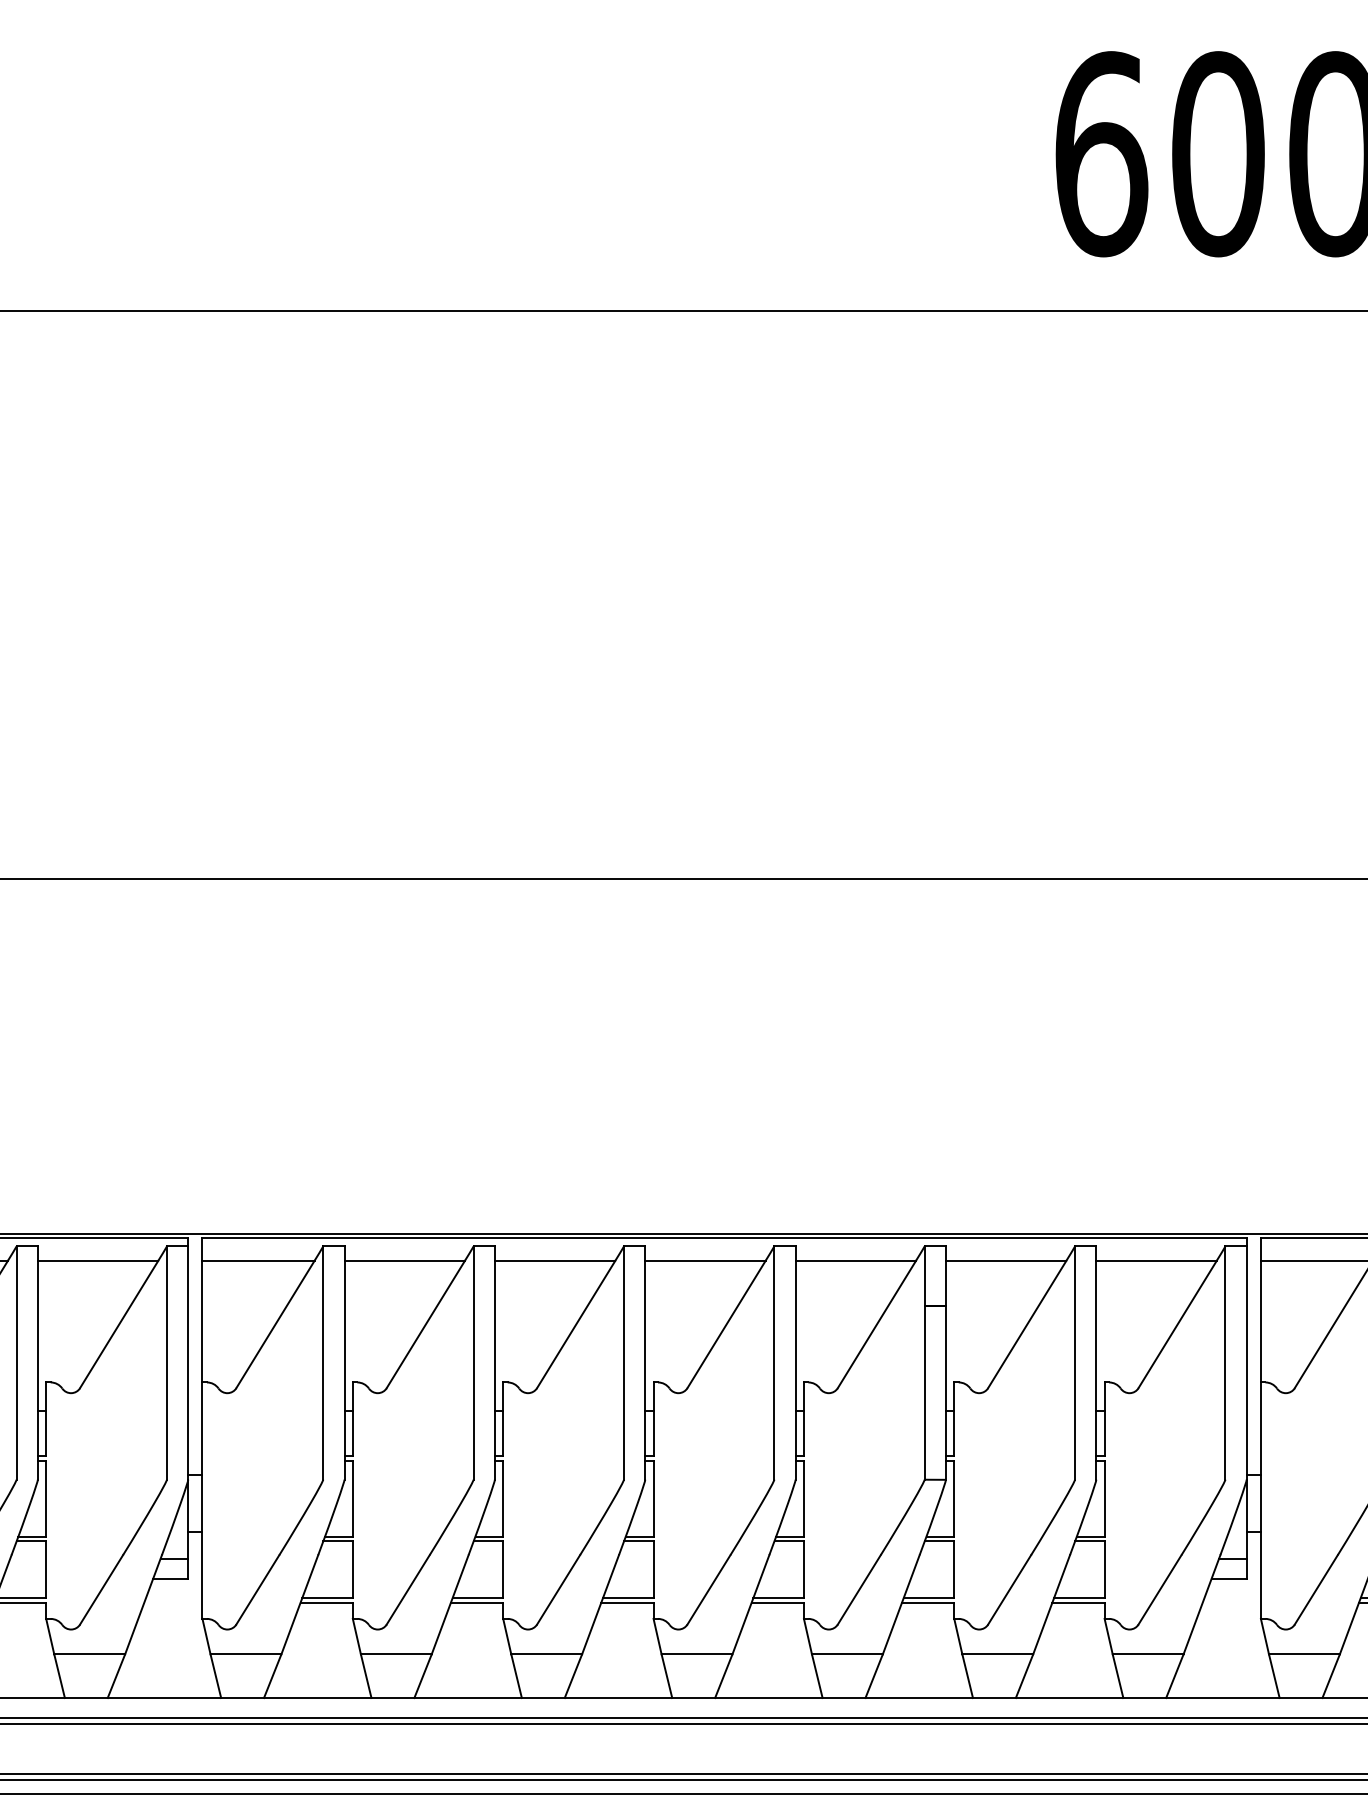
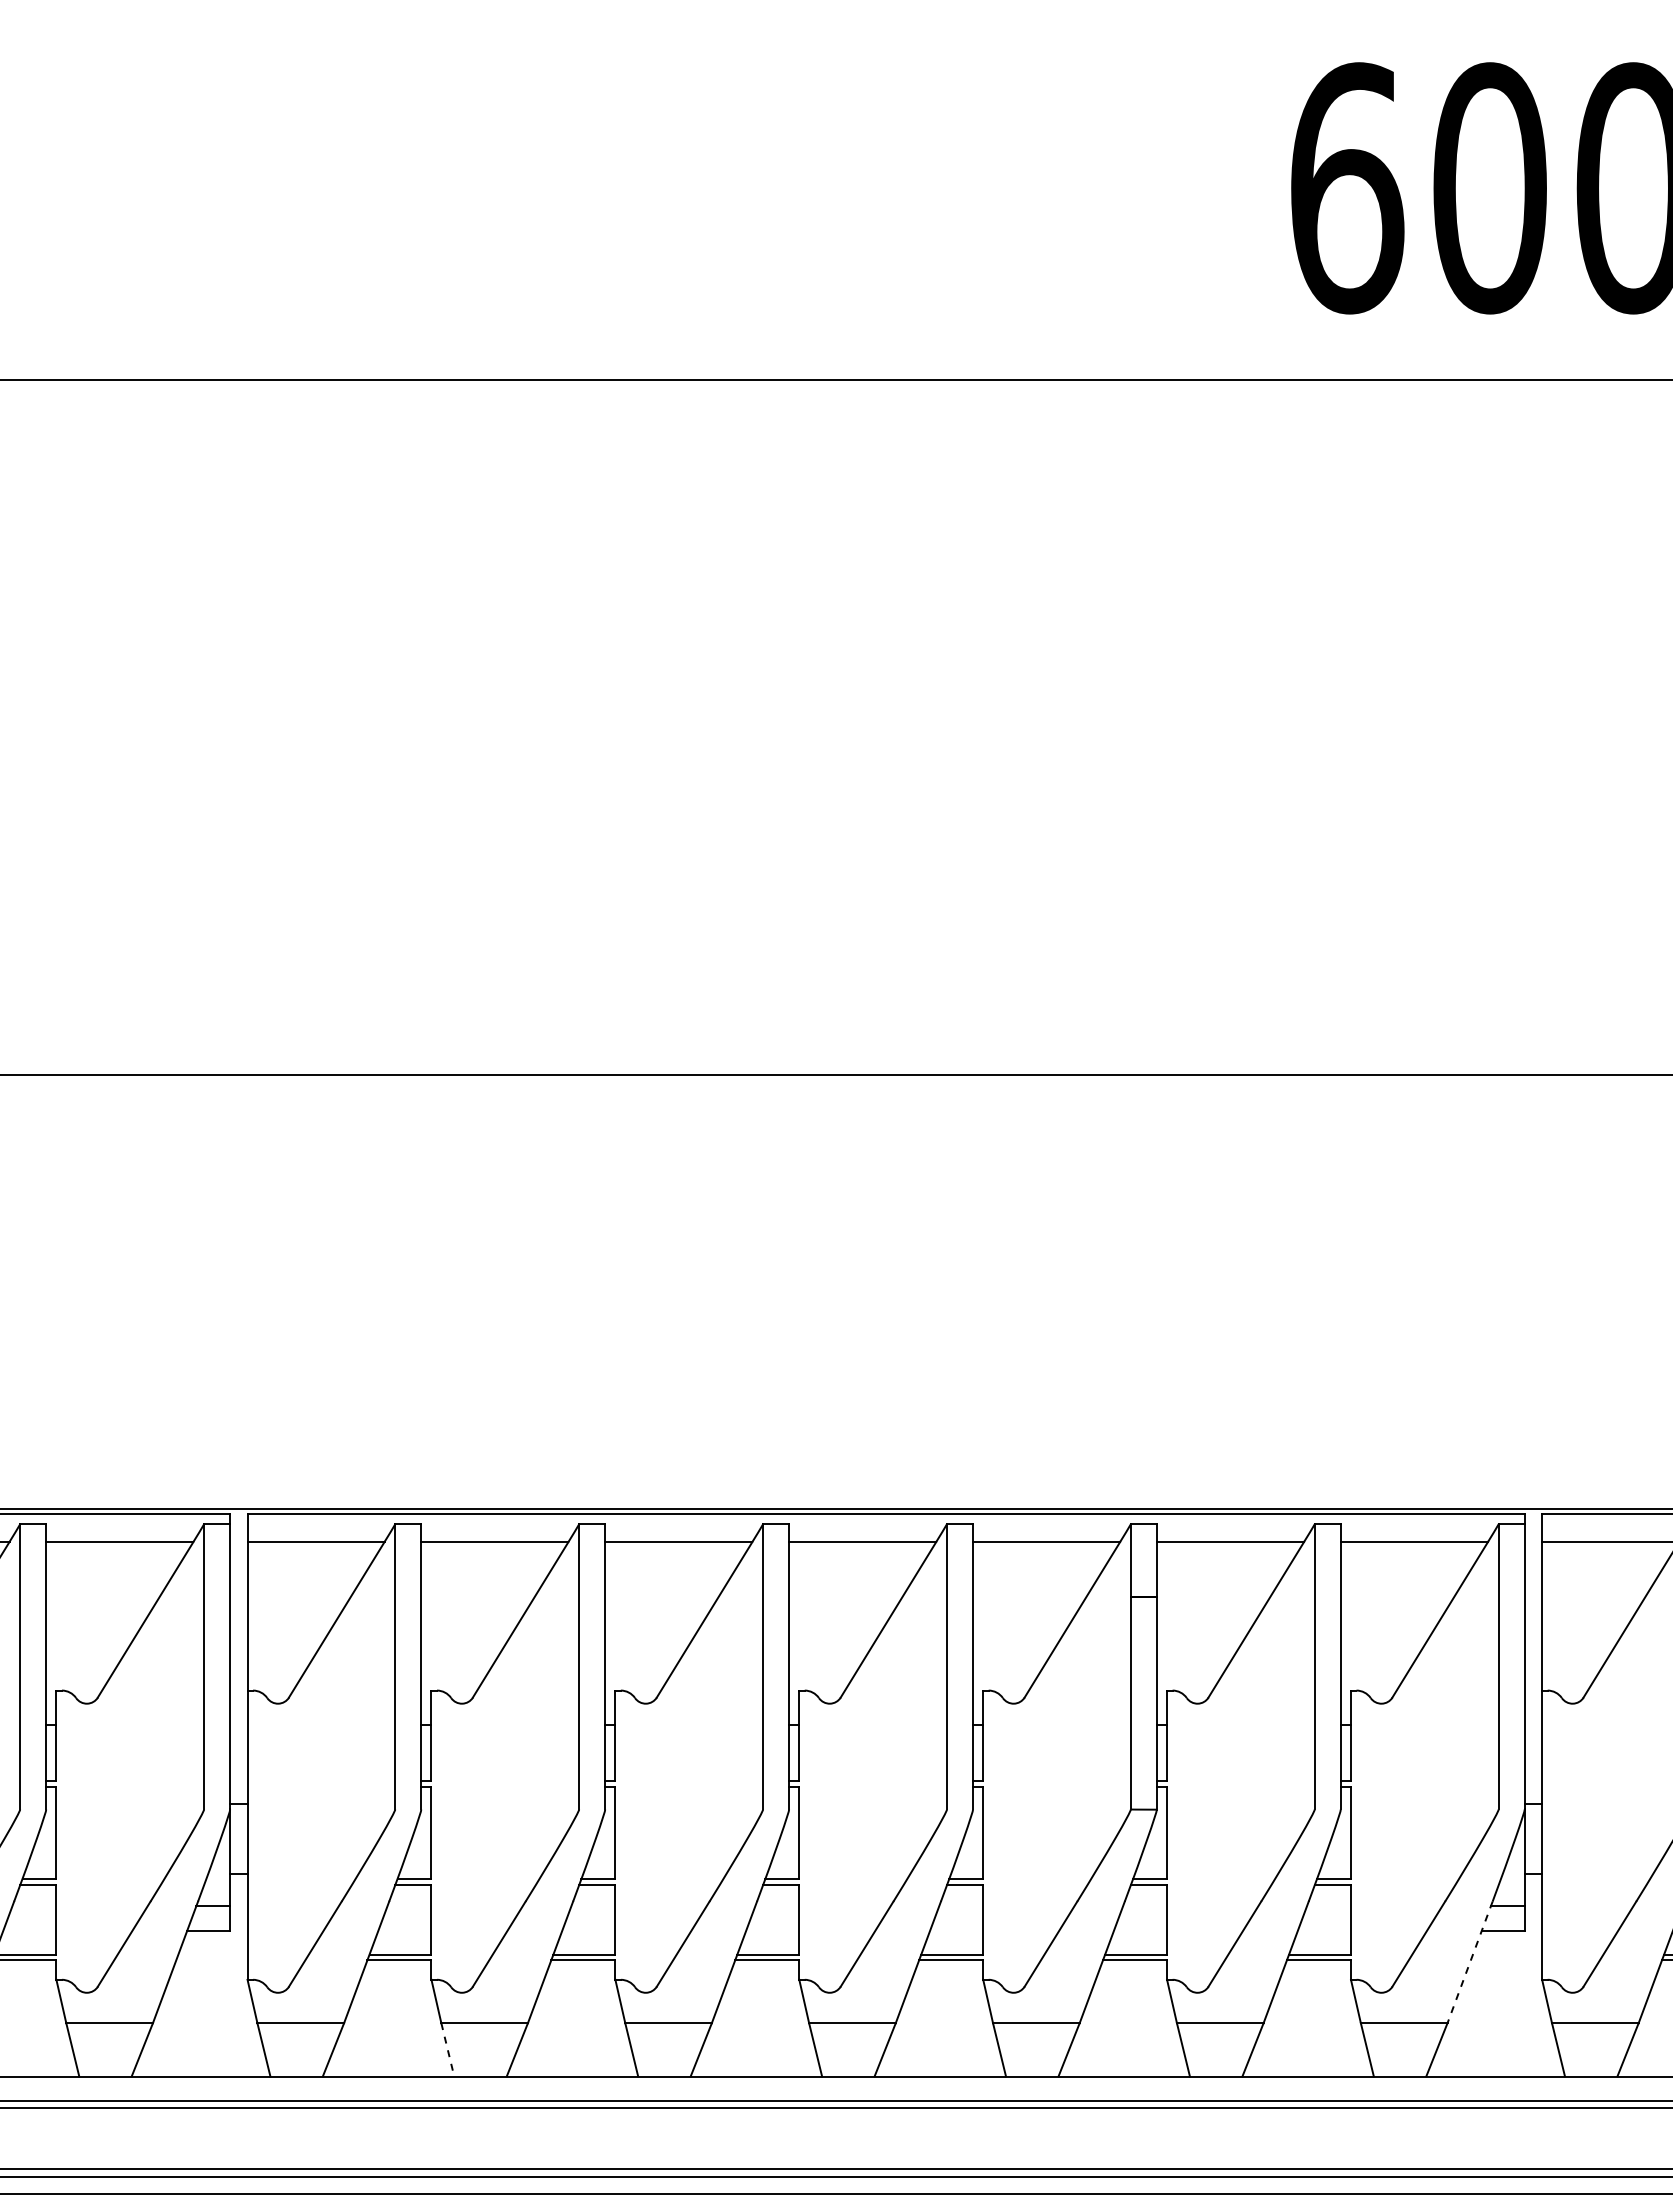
line: (1202, 1604) -> (1470, 1962), solid -> dashed
line: (365, 1676) -> (447, 2050), solid -> dashed

